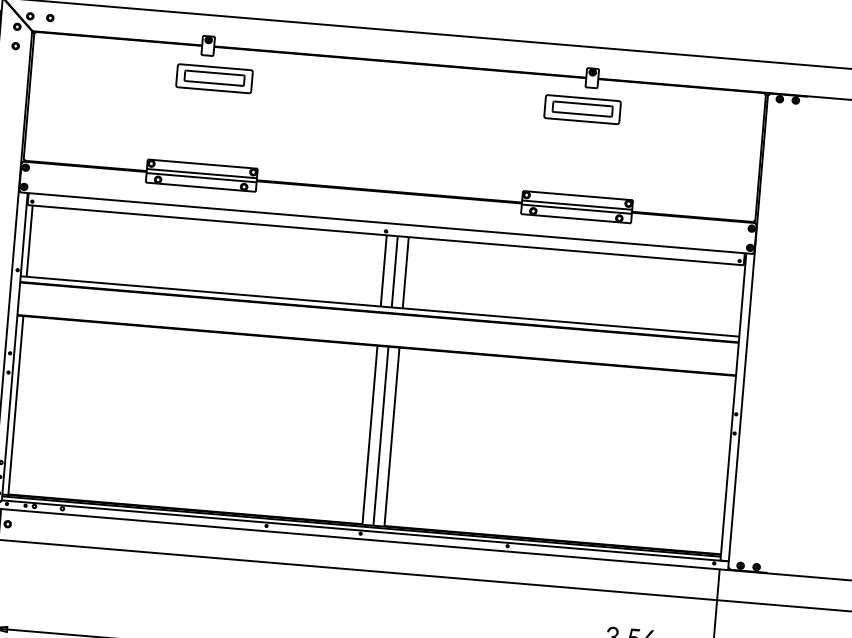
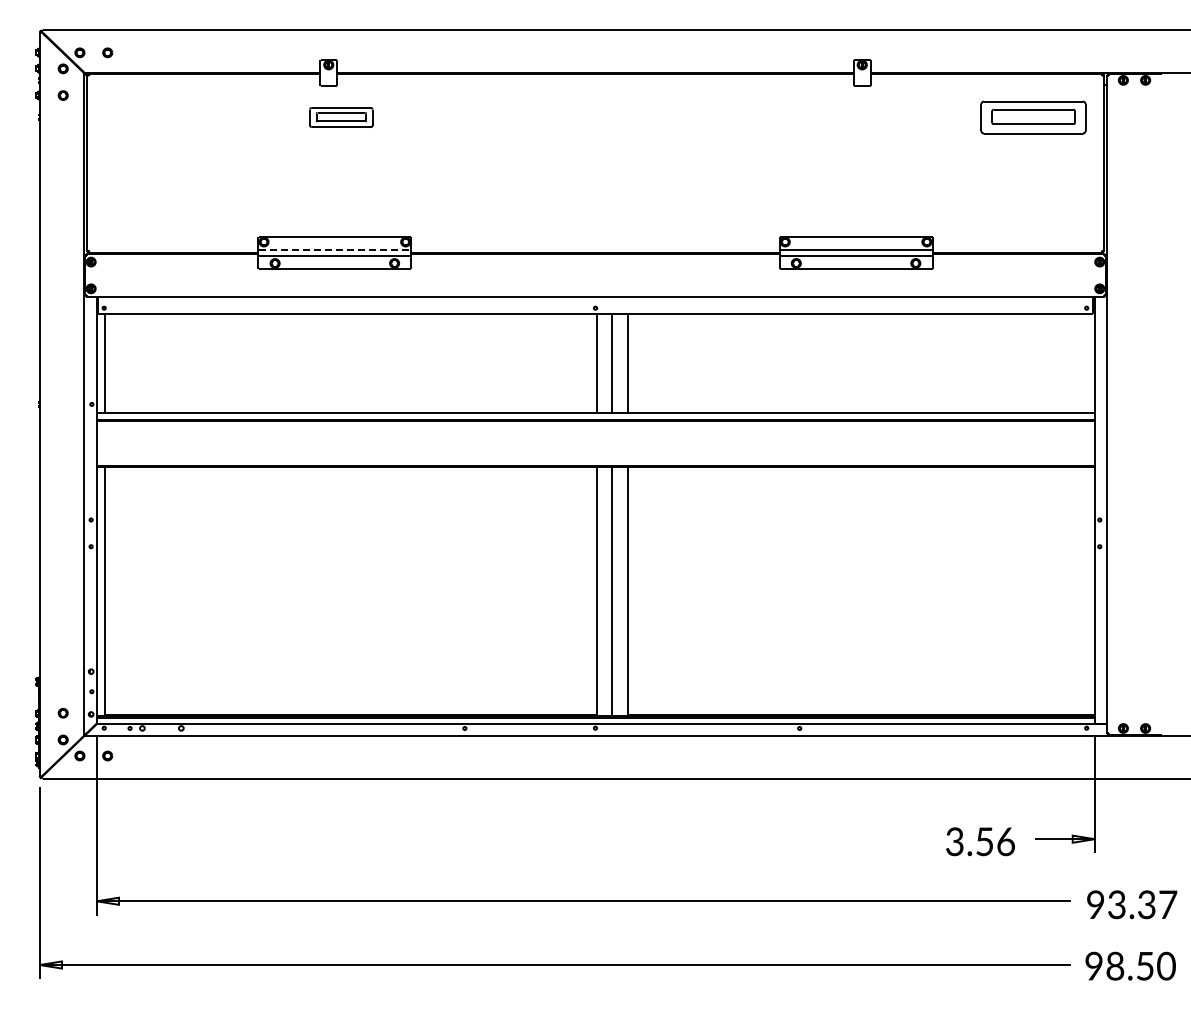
part: (214, 78) -> (341, 117), size x0.6
part: (582, 109) -> (1033, 117), moved
line: (202, 173) -> (335, 249), solid -> dashed

